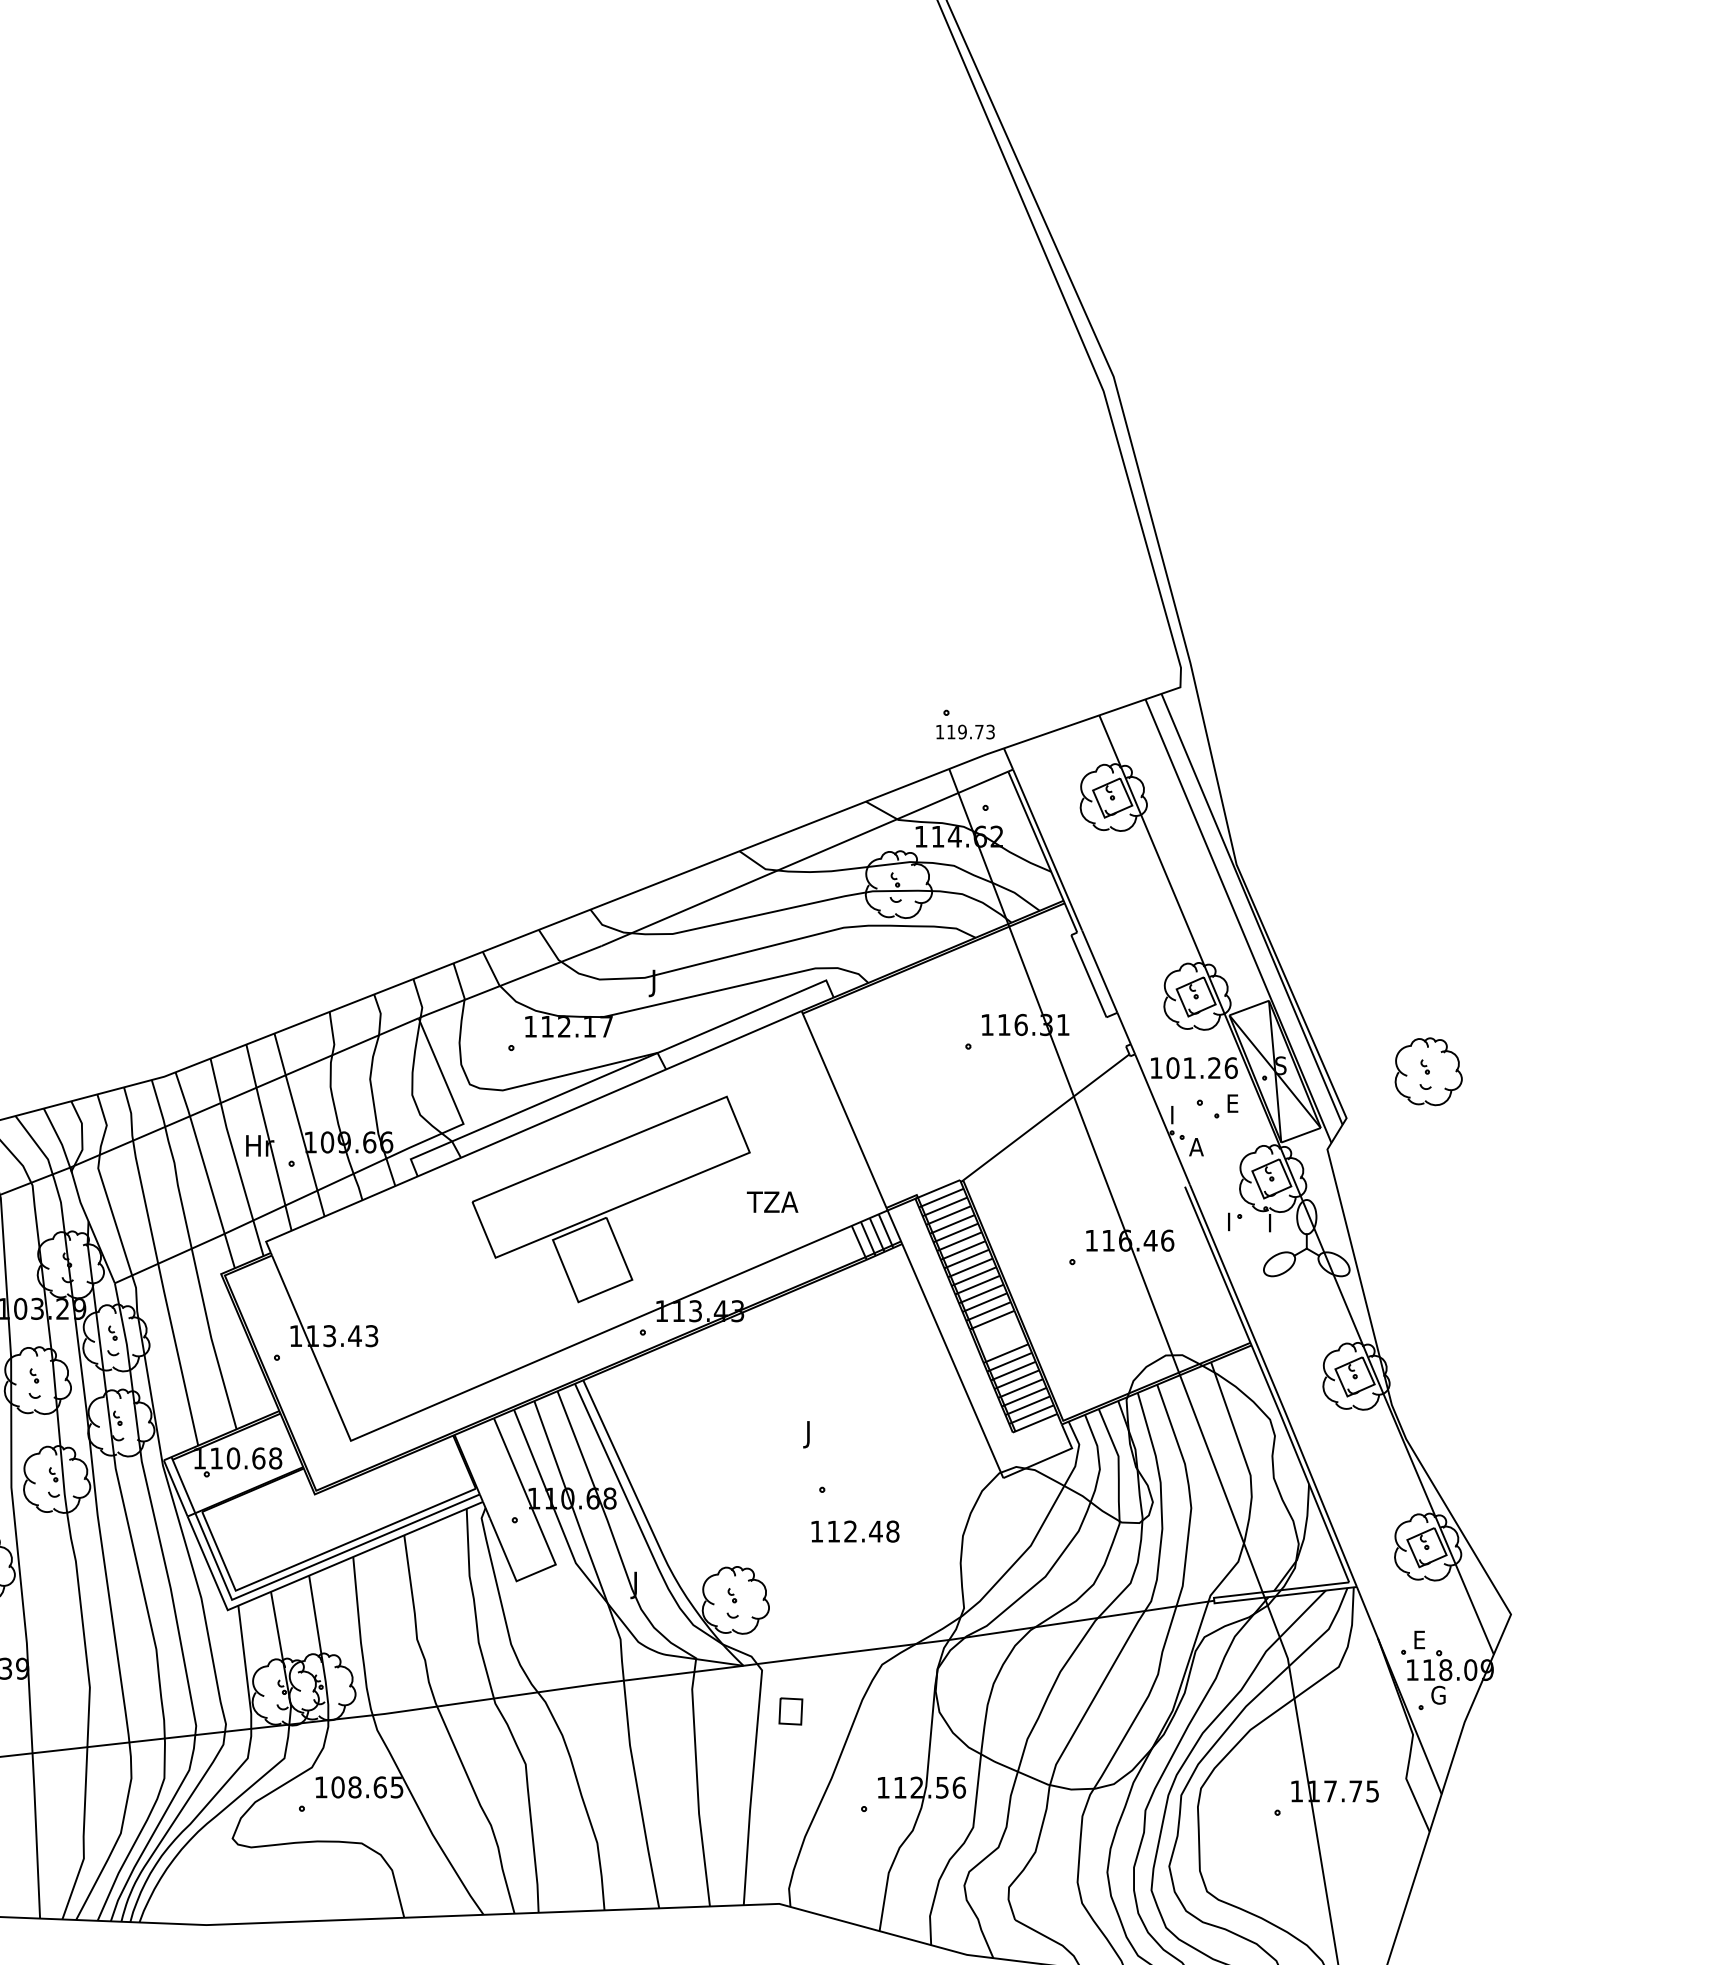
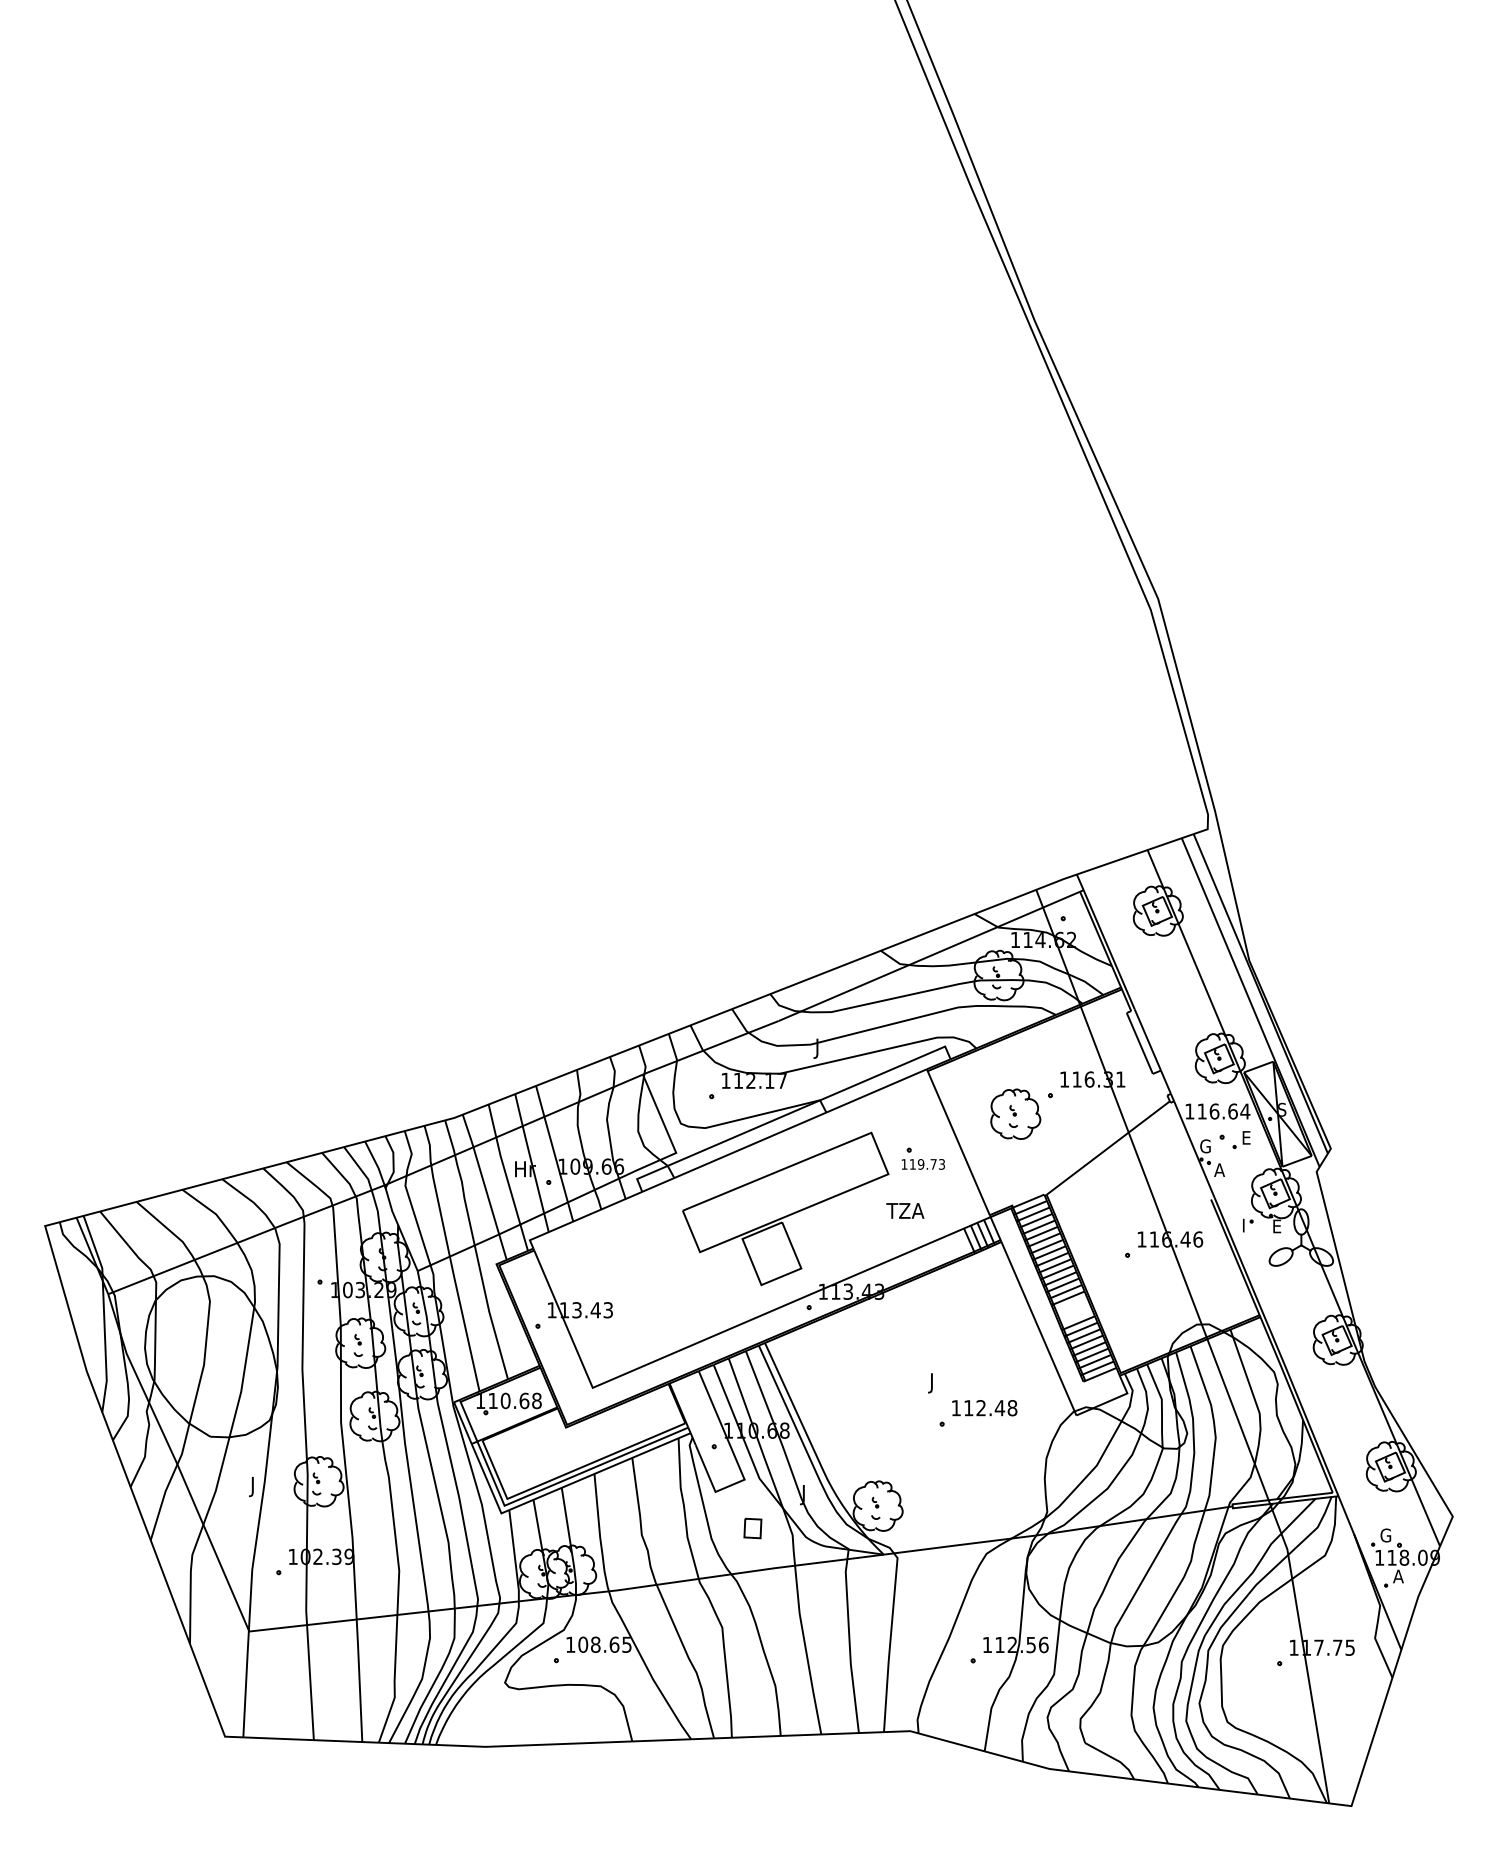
part: (964, 724) -> (922, 1158), moved
text: (1201, 1068) -> (1223, 1111), 101.26 -> 116.64
part: (1428, 1070) -> (1015, 1113), moved
text: (1177, 1115) -> (1205, 1146), I -> G
text: (1275, 1223) -> (1278, 1226), I -> E
text: (855, 1532) -> (984, 1408), moved
text: (1420, 1639) -> (1385, 1535), E -> G
text: (1437, 1695) -> (1398, 1576), G -> A
part: (790, 1711) -> (752, 1528), moved

